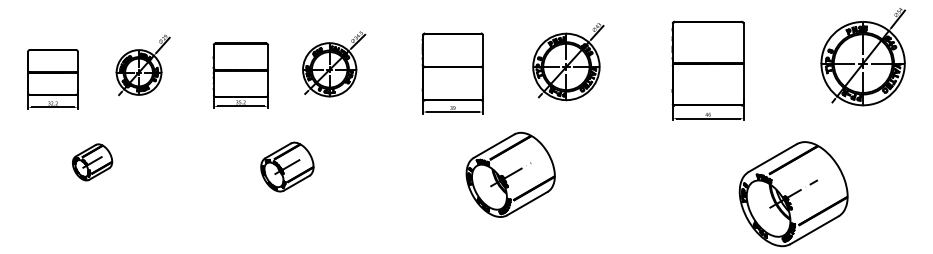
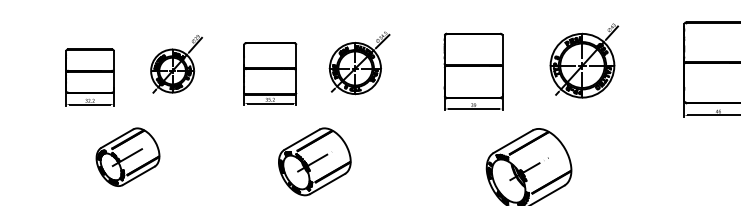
part: (92, 162) -> (127, 157), size x1.67
part: (287, 166) -> (314, 161), size x1.43

